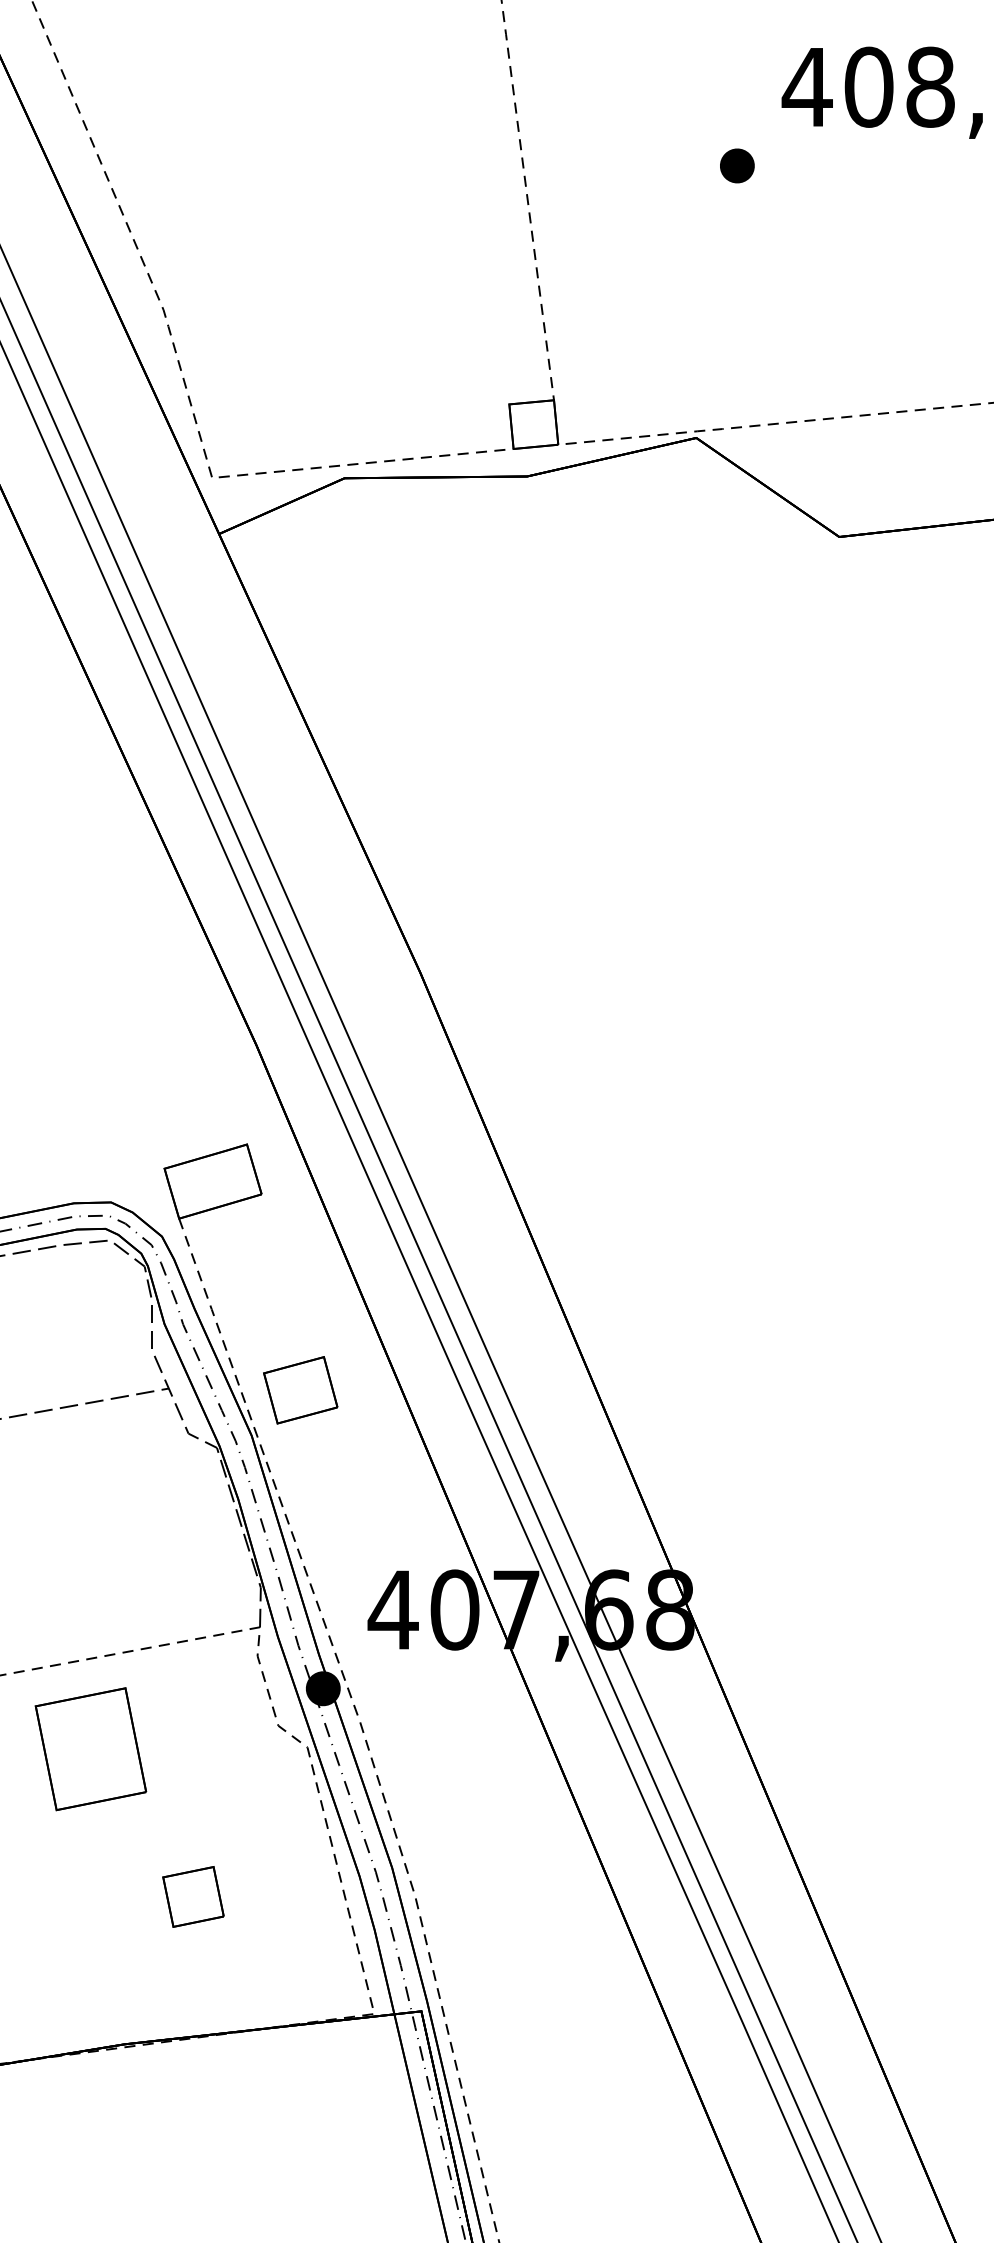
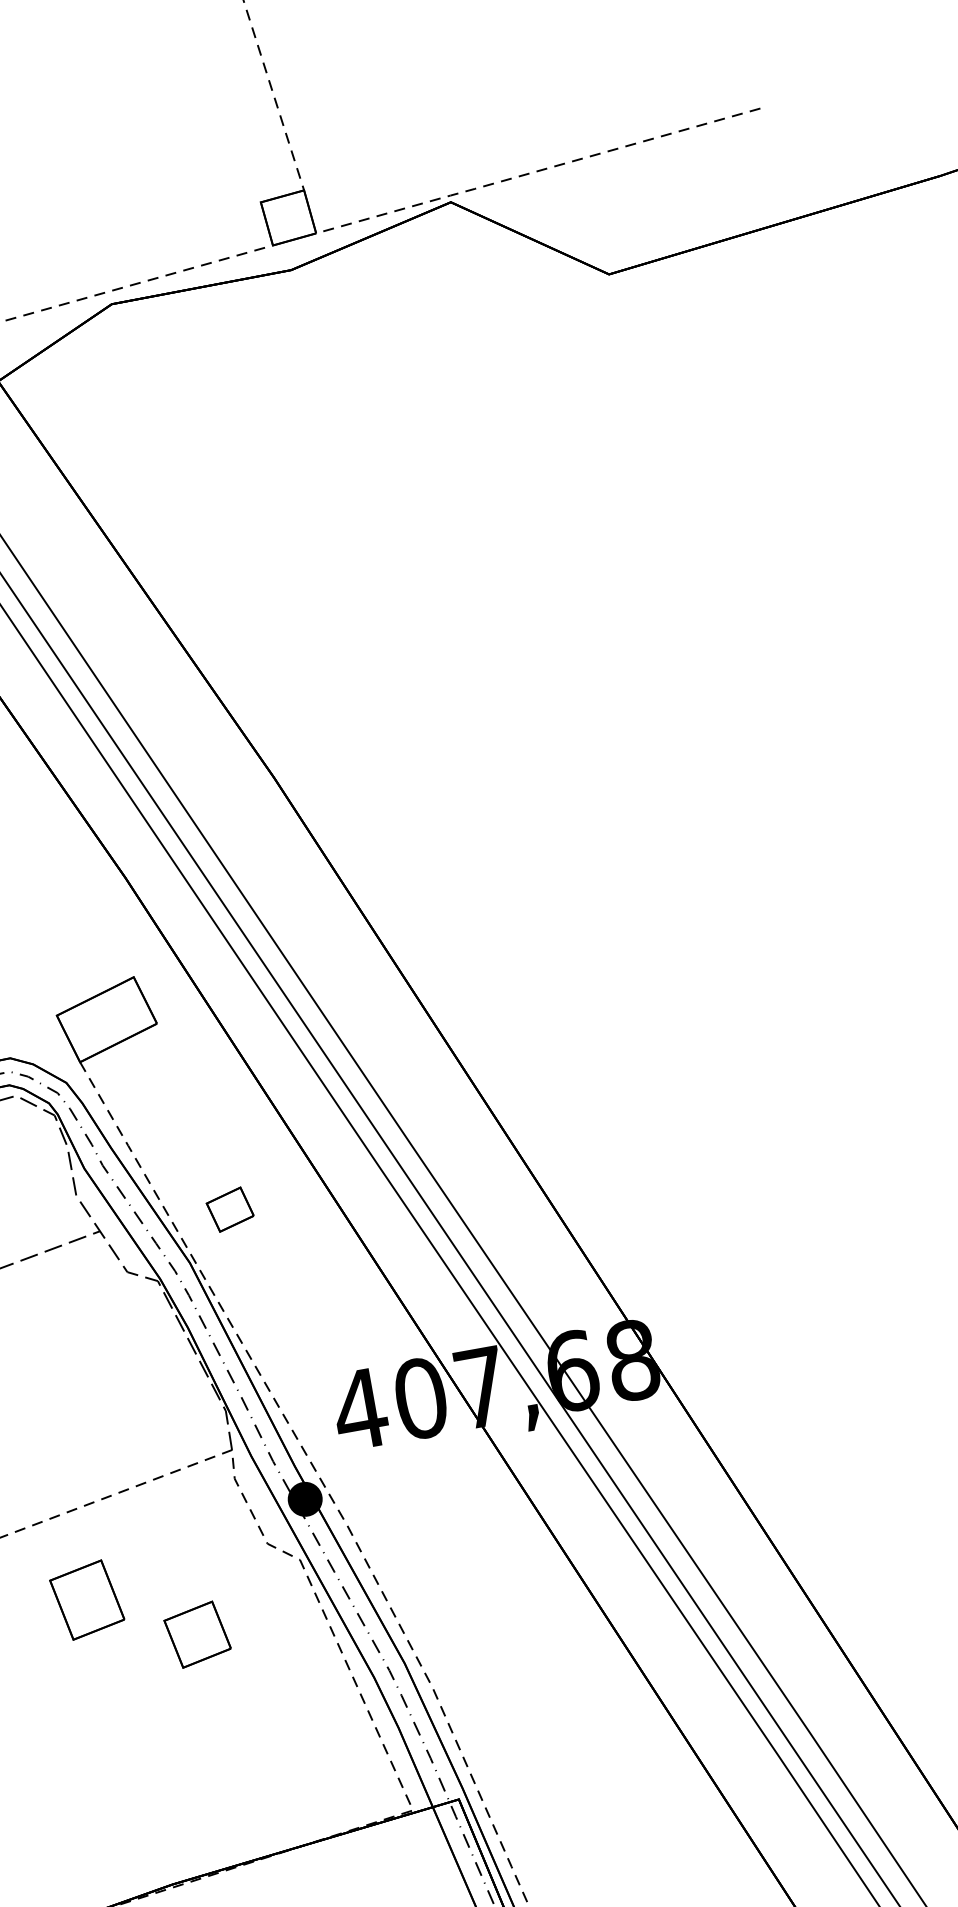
part: (300, 1390) -> (229, 1209), size x0.6
part: (90, 1749) -> (86, 1600), size x0.6
part: (193, 1896) -> (197, 1634), moved

